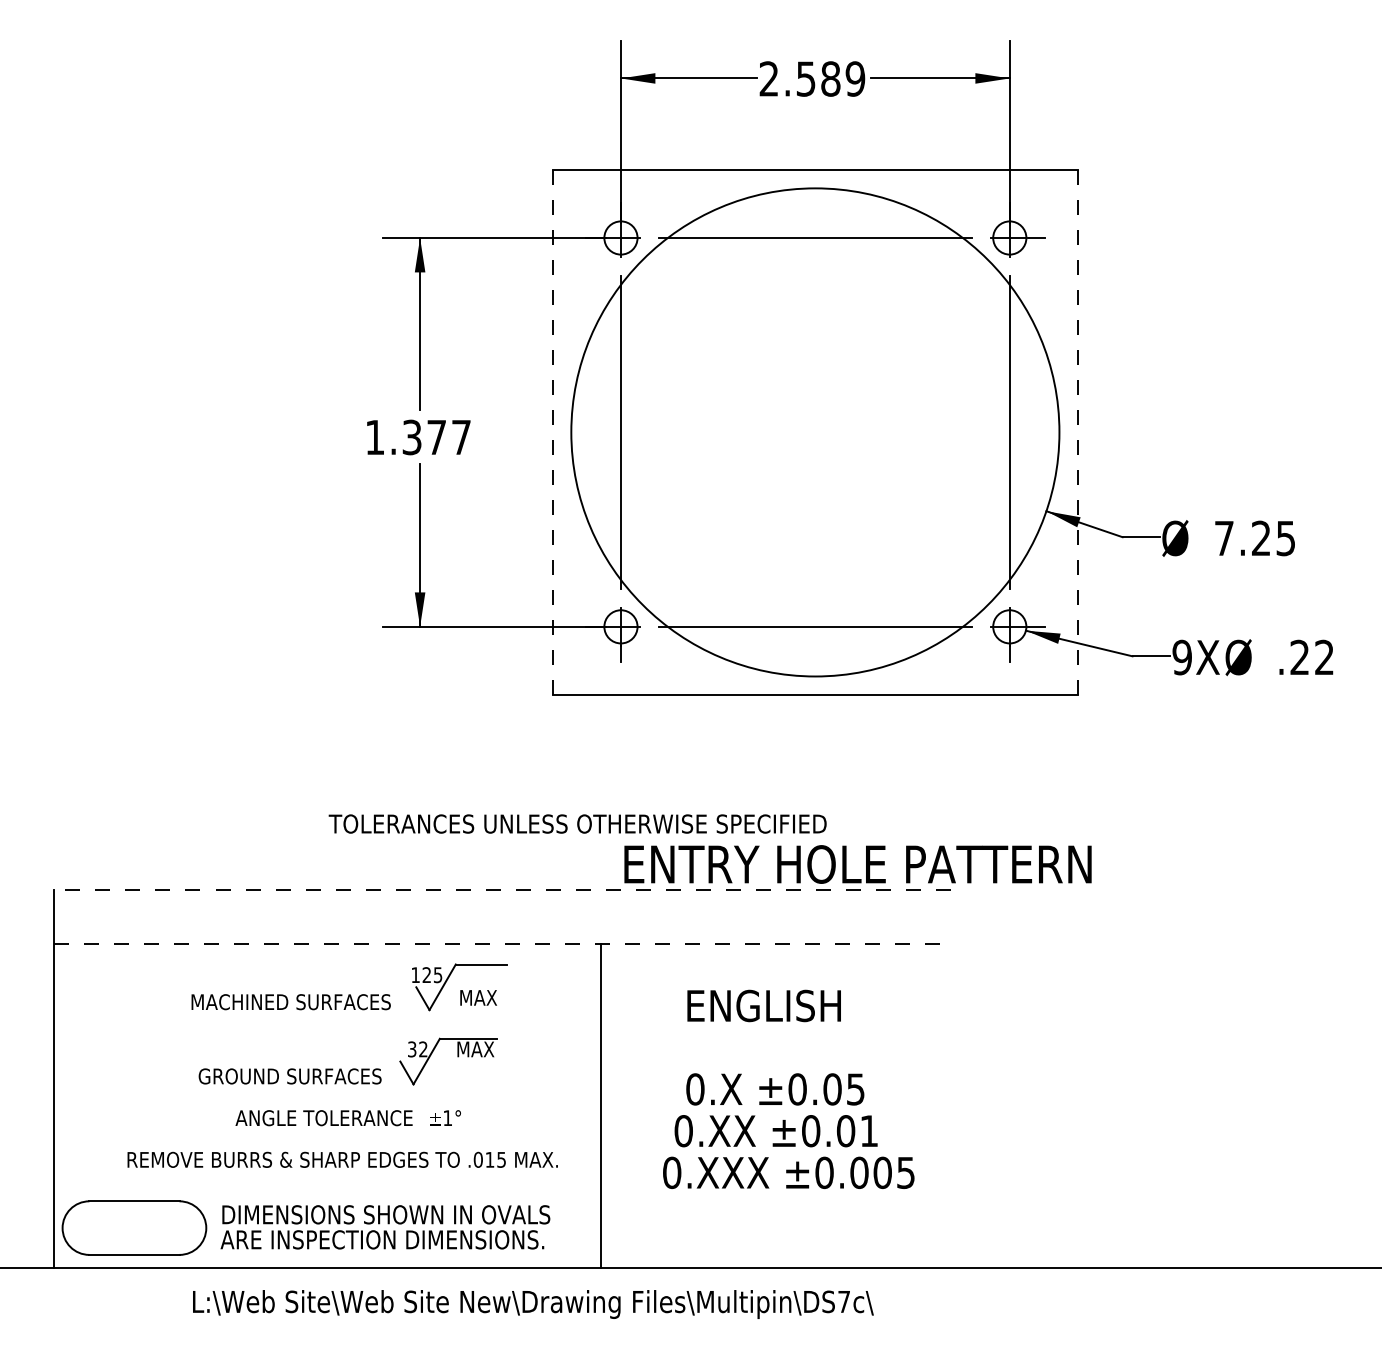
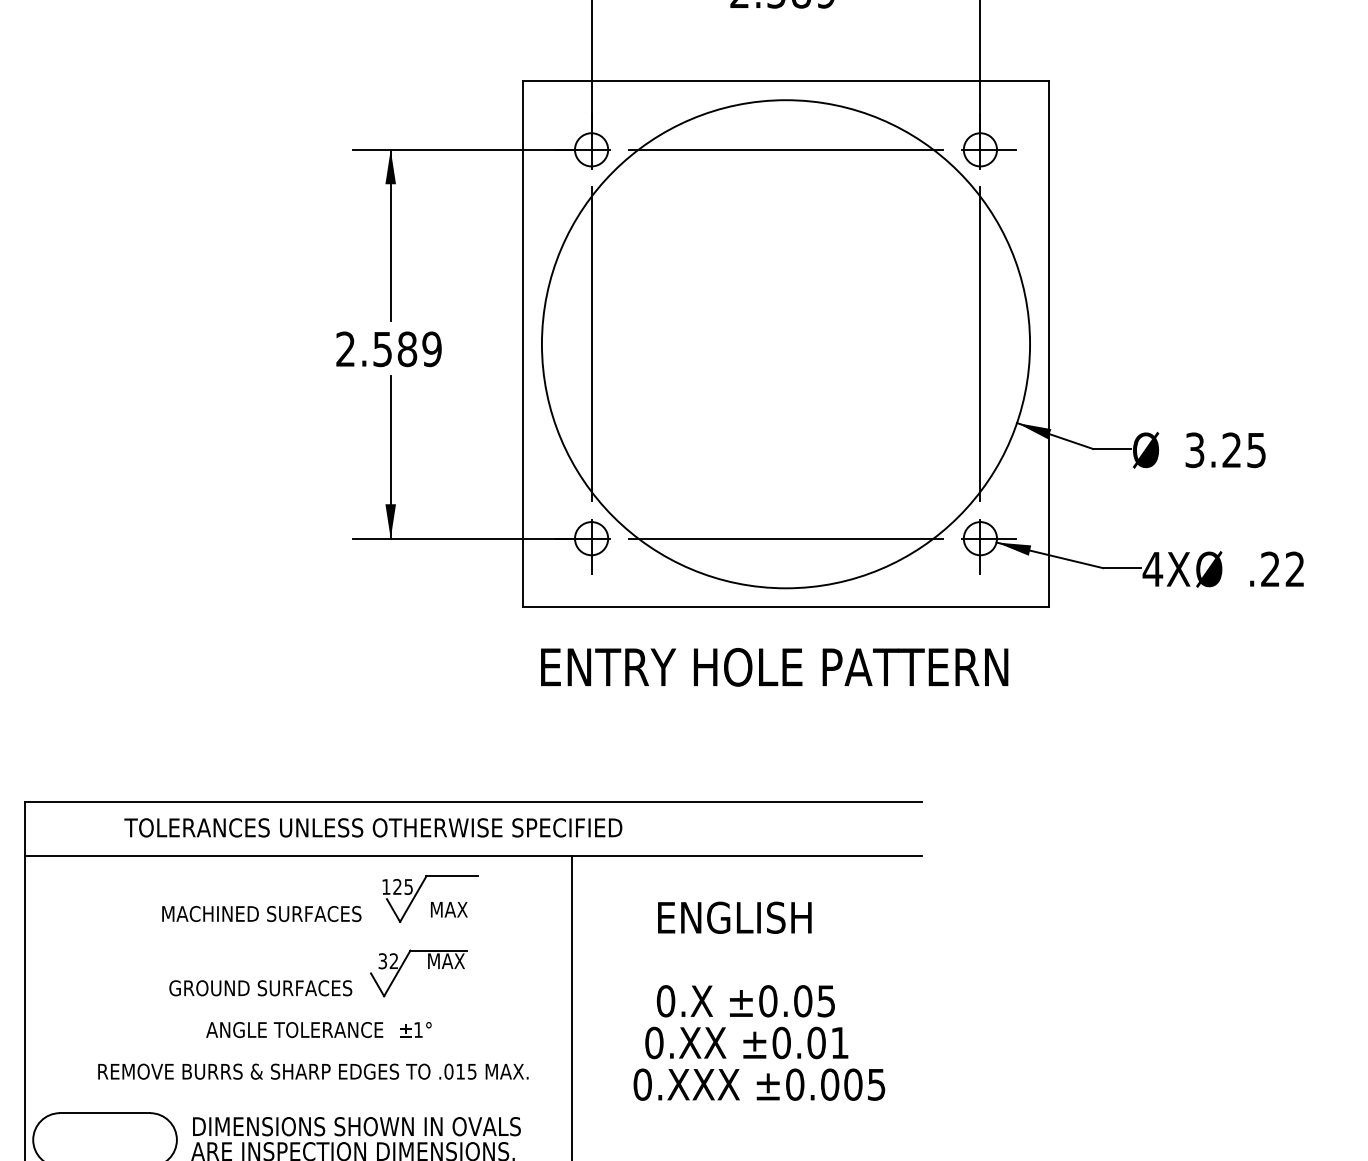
line: (552, 432) -> (523, 344), dashed -> solid
line: (1078, 432) -> (1049, 344), dashed -> solid
text: (418, 437) -> (389, 349), 1.377 -> 2.589
text: (1224, 538) -> (1195, 450), 7.25 -> 3.25
text: (1182, 657) -> (1153, 569), 9X -> 4X
text: (577, 823) -> (373, 827), moved
text: (857, 864) -> (774, 667), moved
line: (502, 889) -> (473, 801), dashed -> solid
line: (502, 943) -> (473, 855), dashed -> solid

